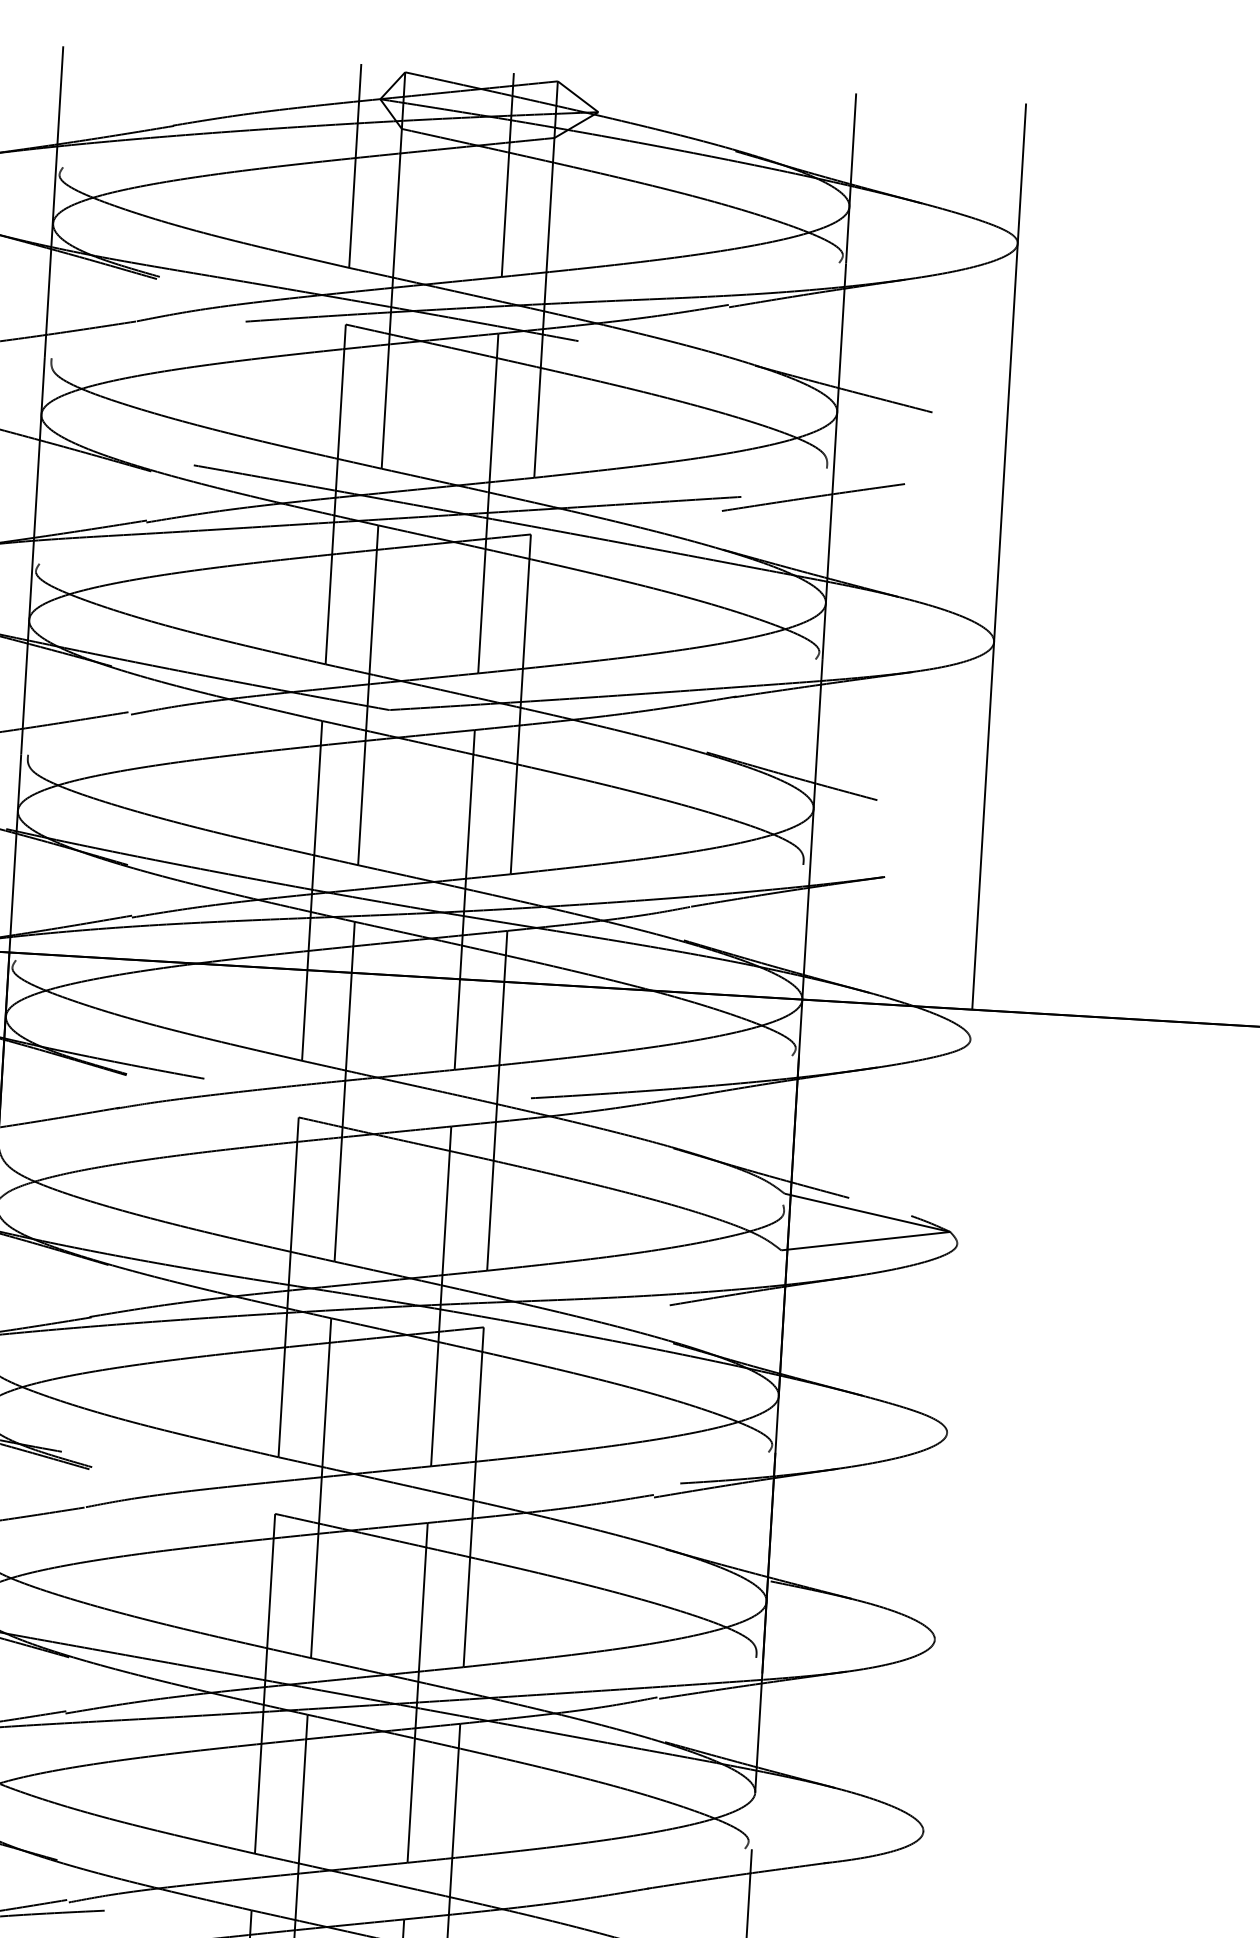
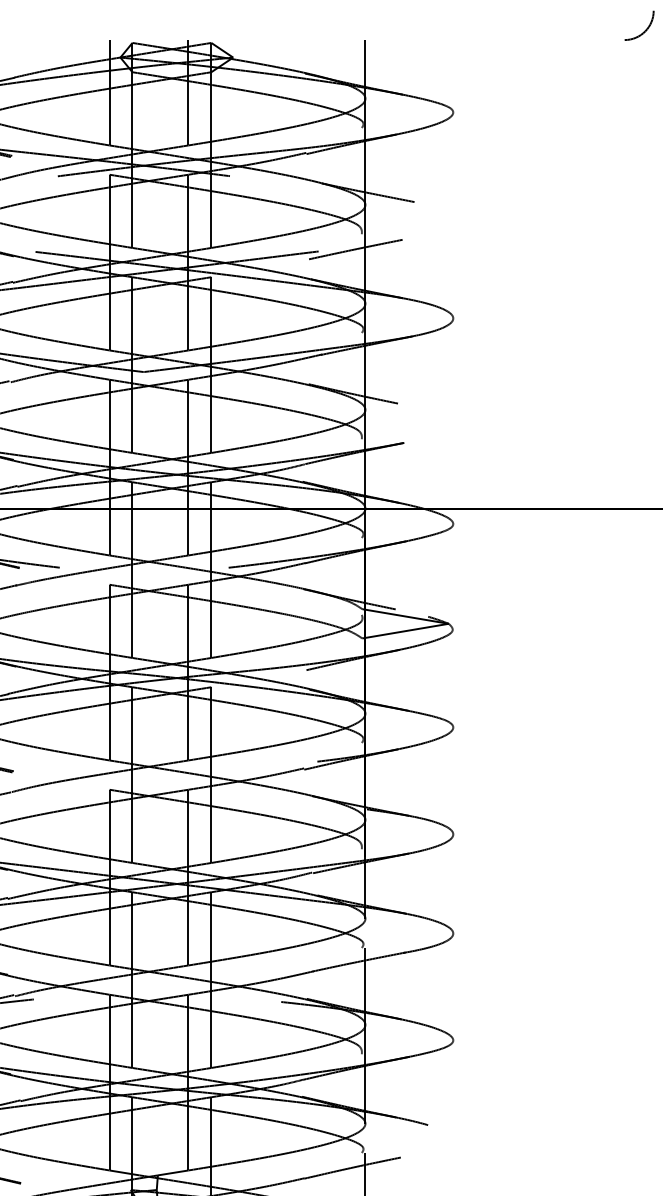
line: (999, 556) -> (453, 274), removed

